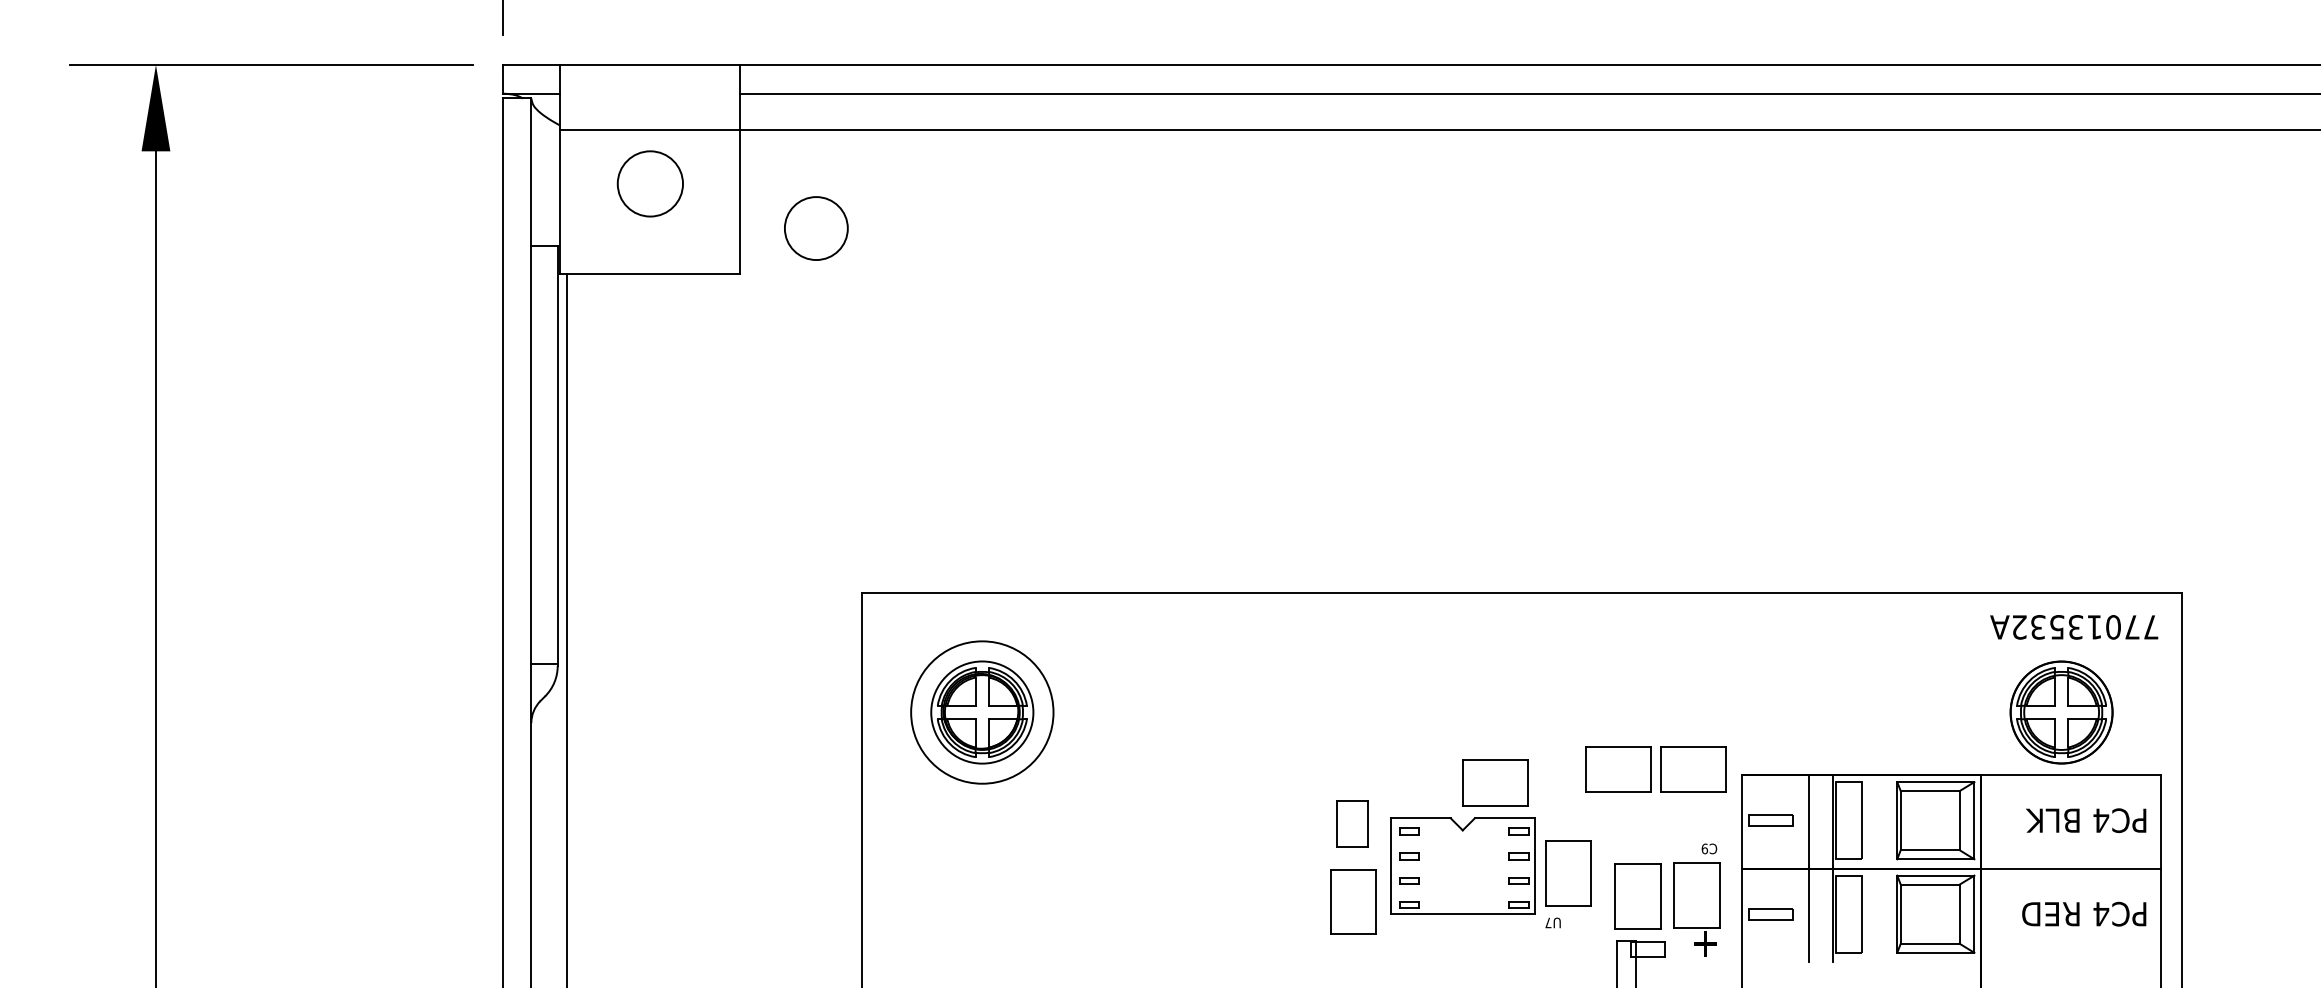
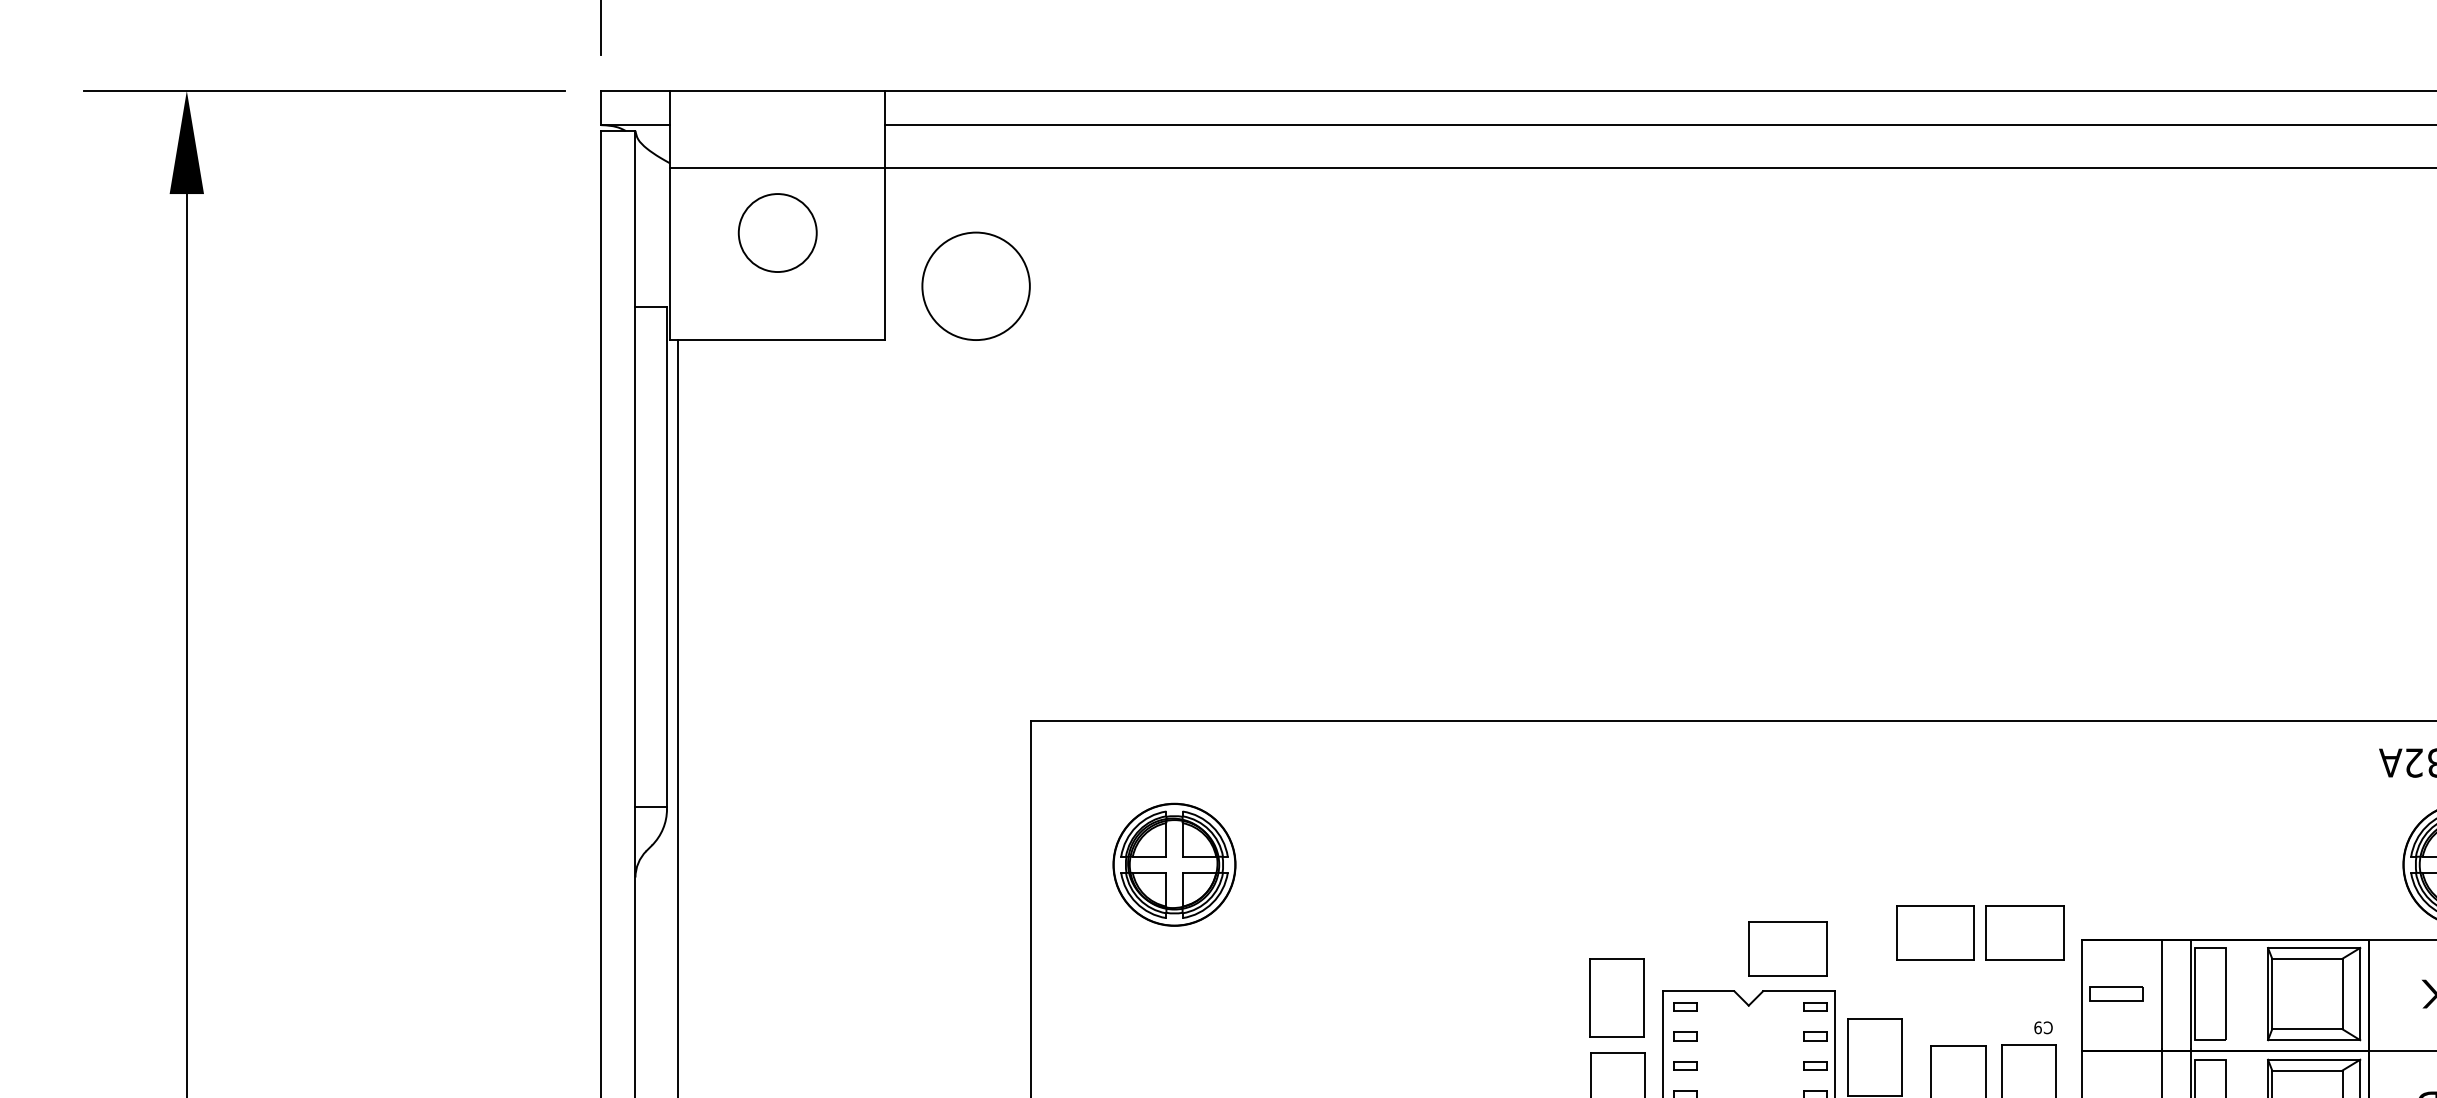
circle: (816, 228) -> (976, 286), size x1.43
circle: (982, 712) -> (1174, 864), size x0.71
part: (1352, 823) -> (1616, 997), size x1.43

